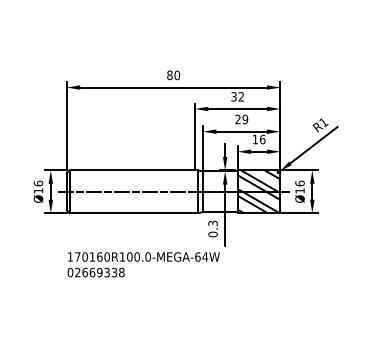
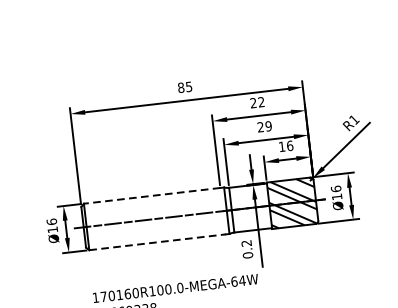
text: (177, 75) -> (189, 86), 80 -> 85
text: (233, 96) -> (252, 102), 32 -> 22
line: (132, 170) -> (152, 195), solid -> dashed
line: (132, 213) -> (157, 242), solid -> dashed
text: (213, 223) -> (247, 243), 0.3 -> 0.2

